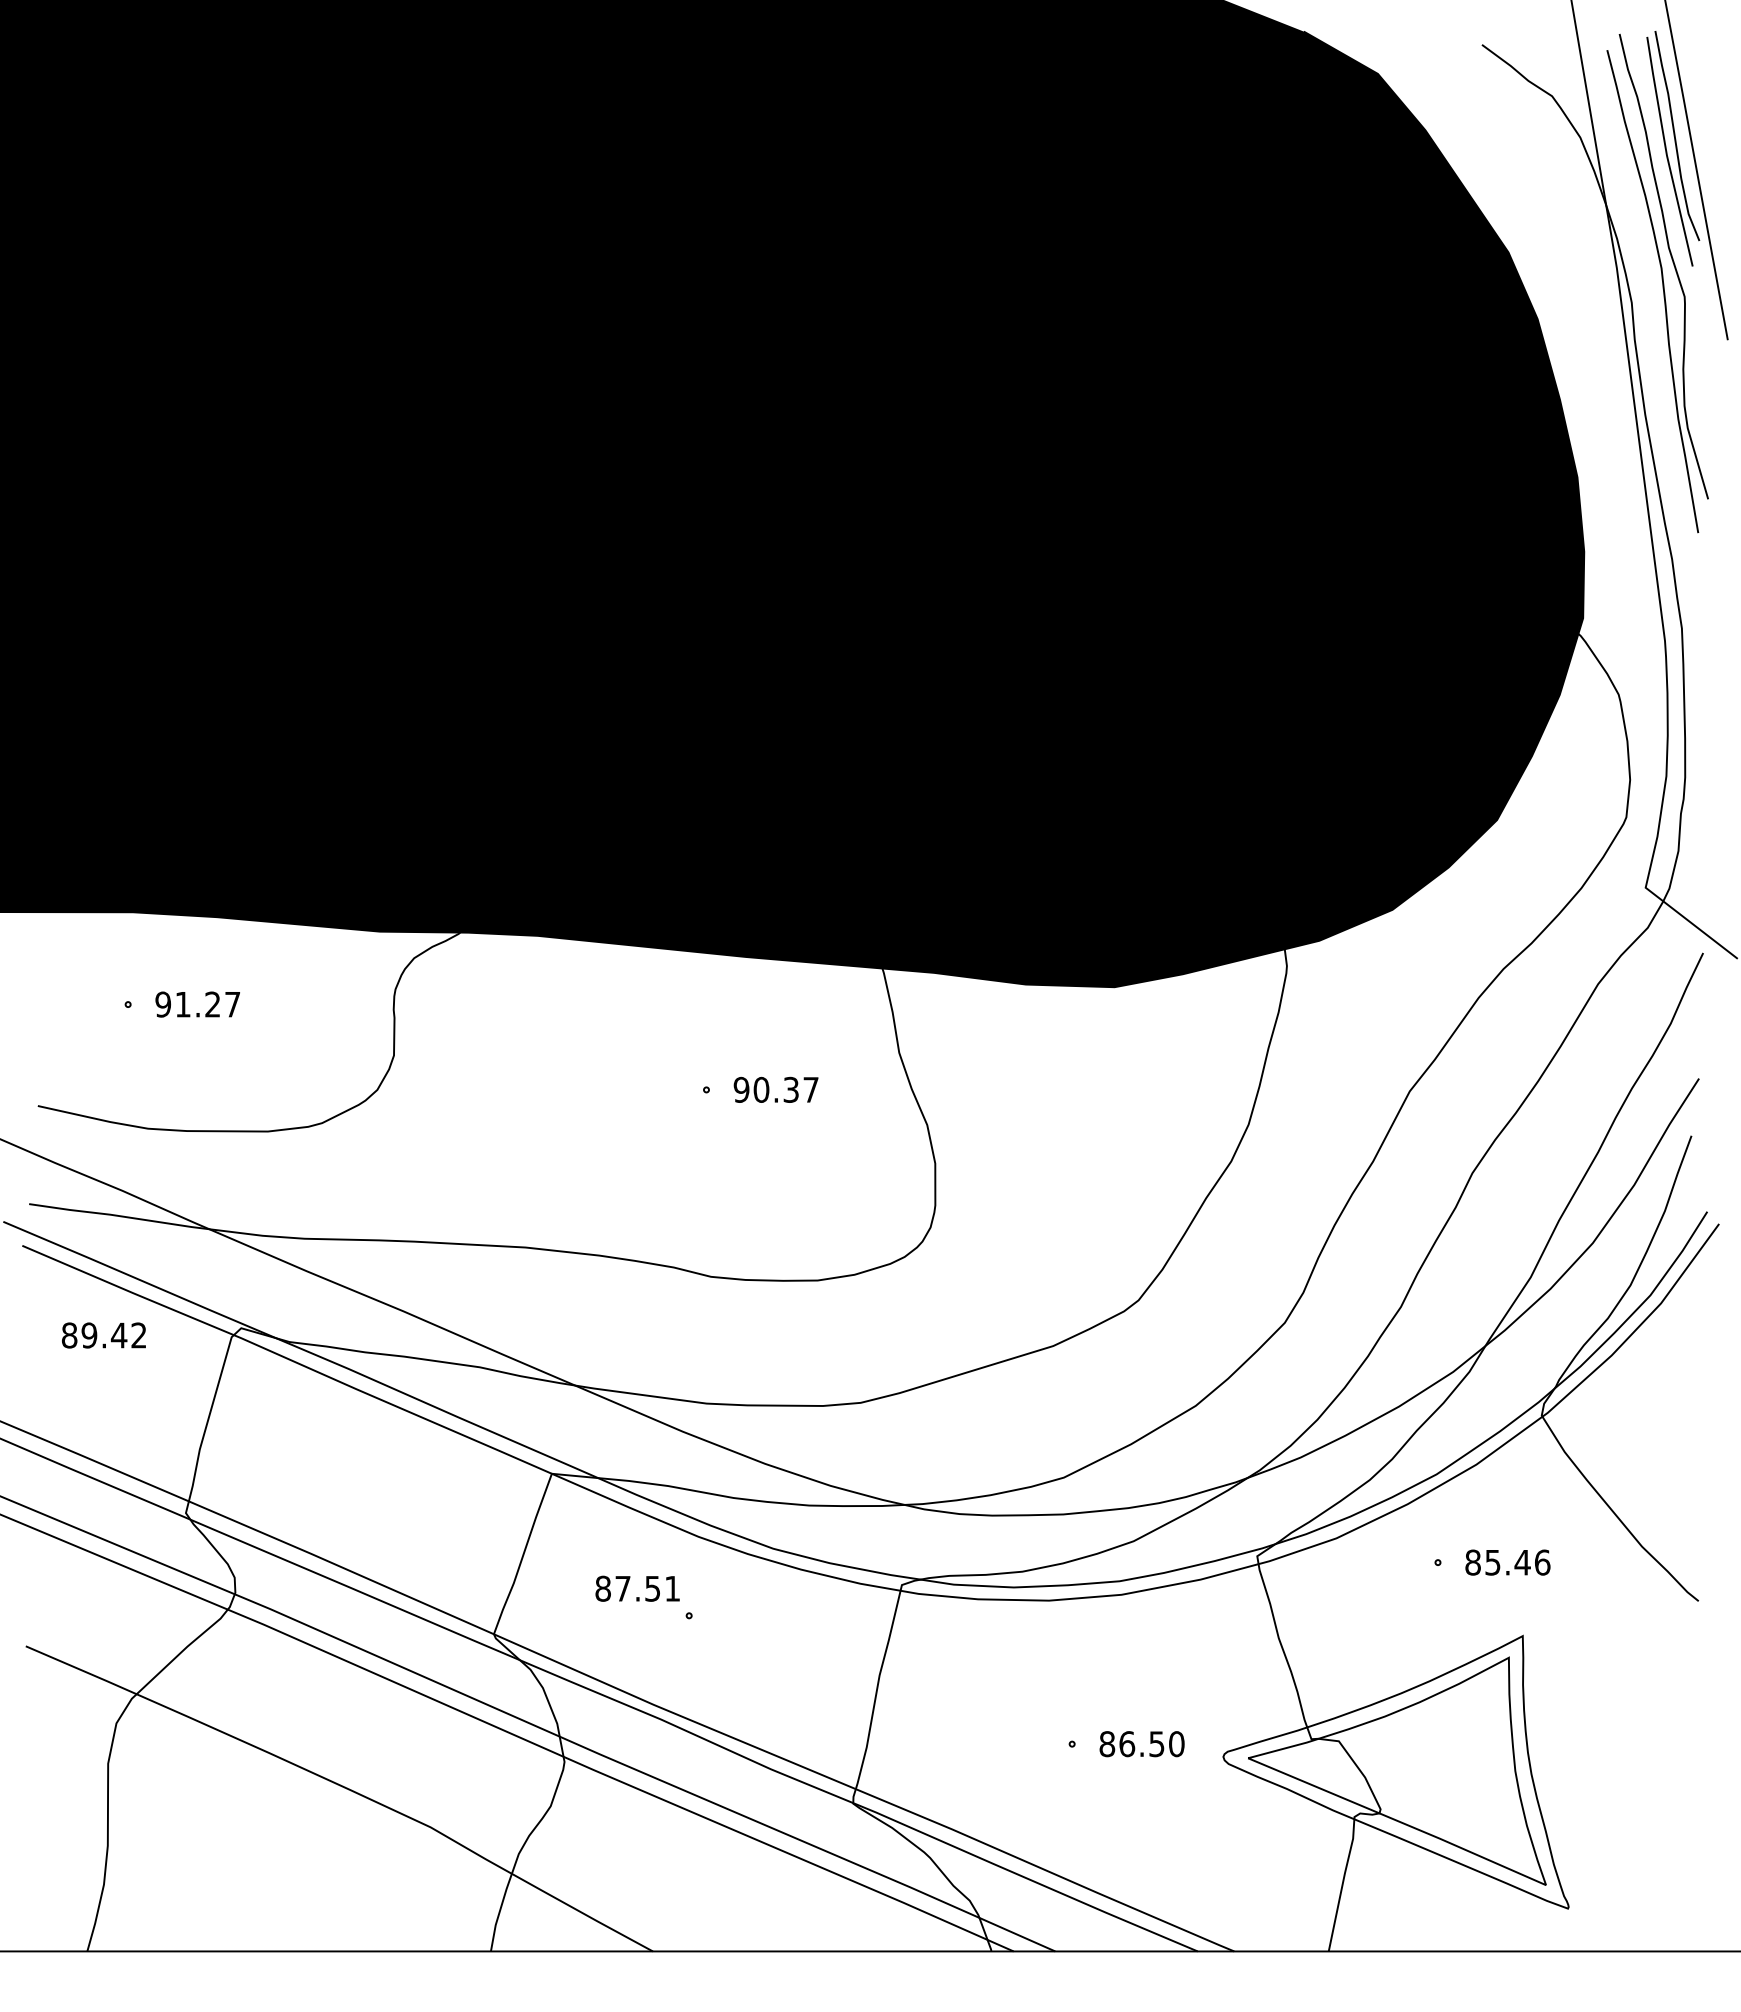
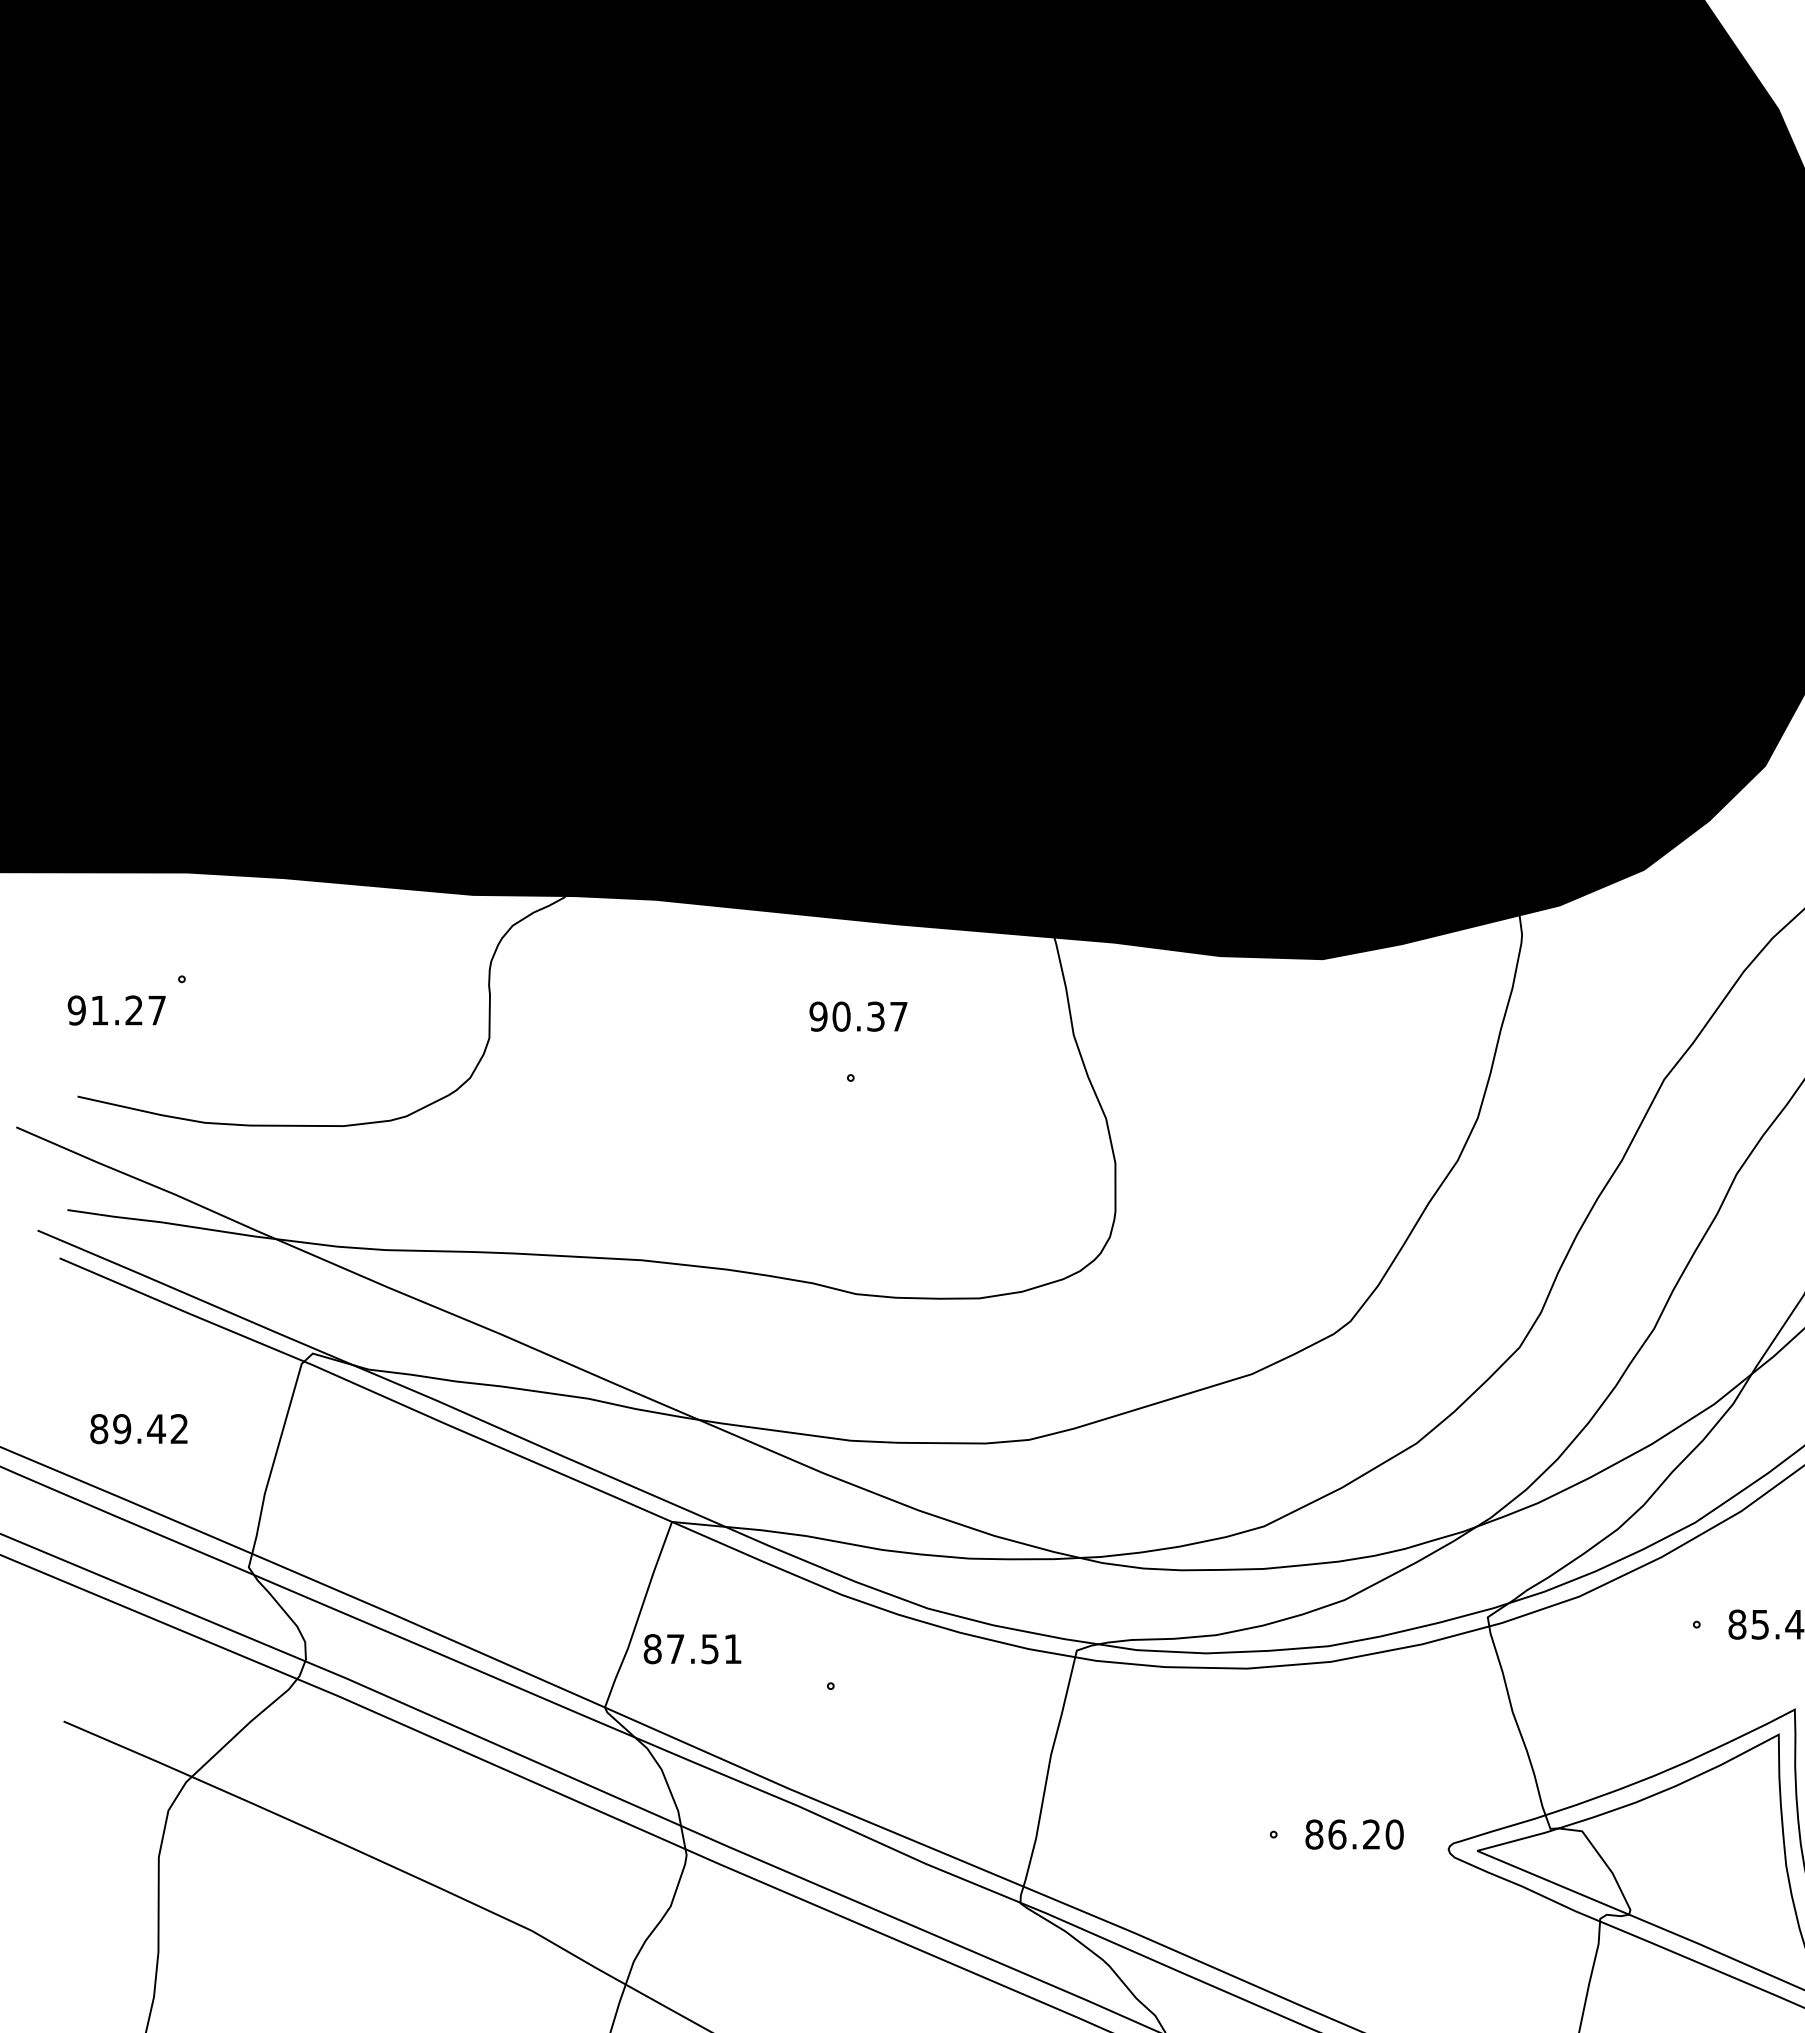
text: (197, 1004) -> (116, 1010), moved
text: (775, 1089) -> (857, 1016), moved
text: (103, 1335) -> (138, 1429), moved
text: (637, 1588) -> (692, 1648), moved
text: (1156, 1744) -> (1371, 1835), 86.50 -> 86.20

